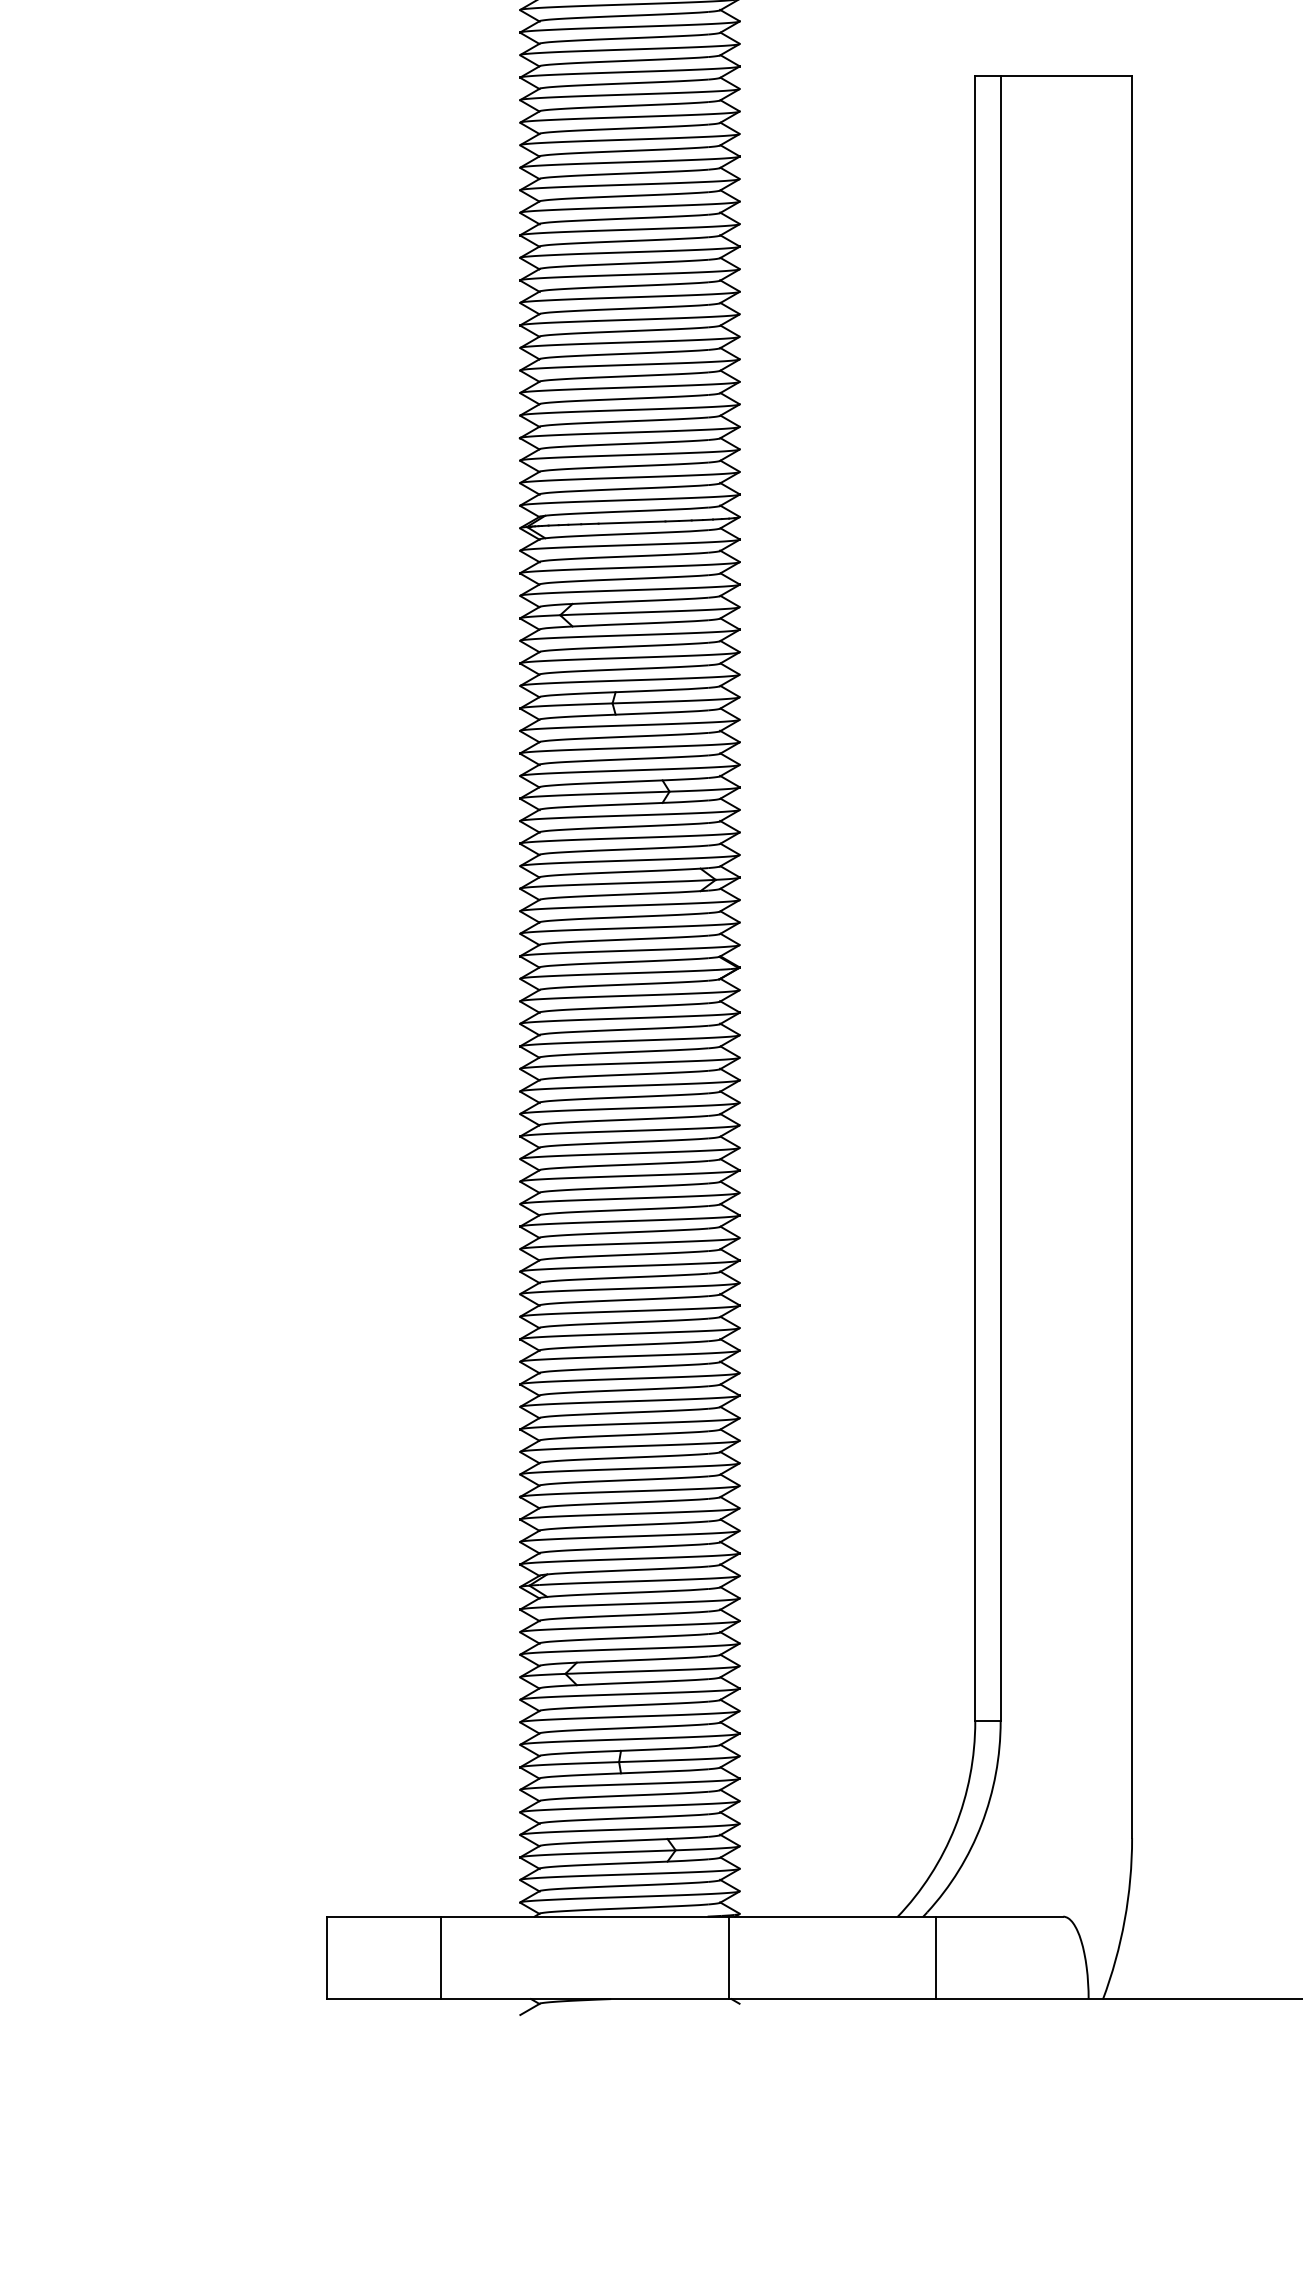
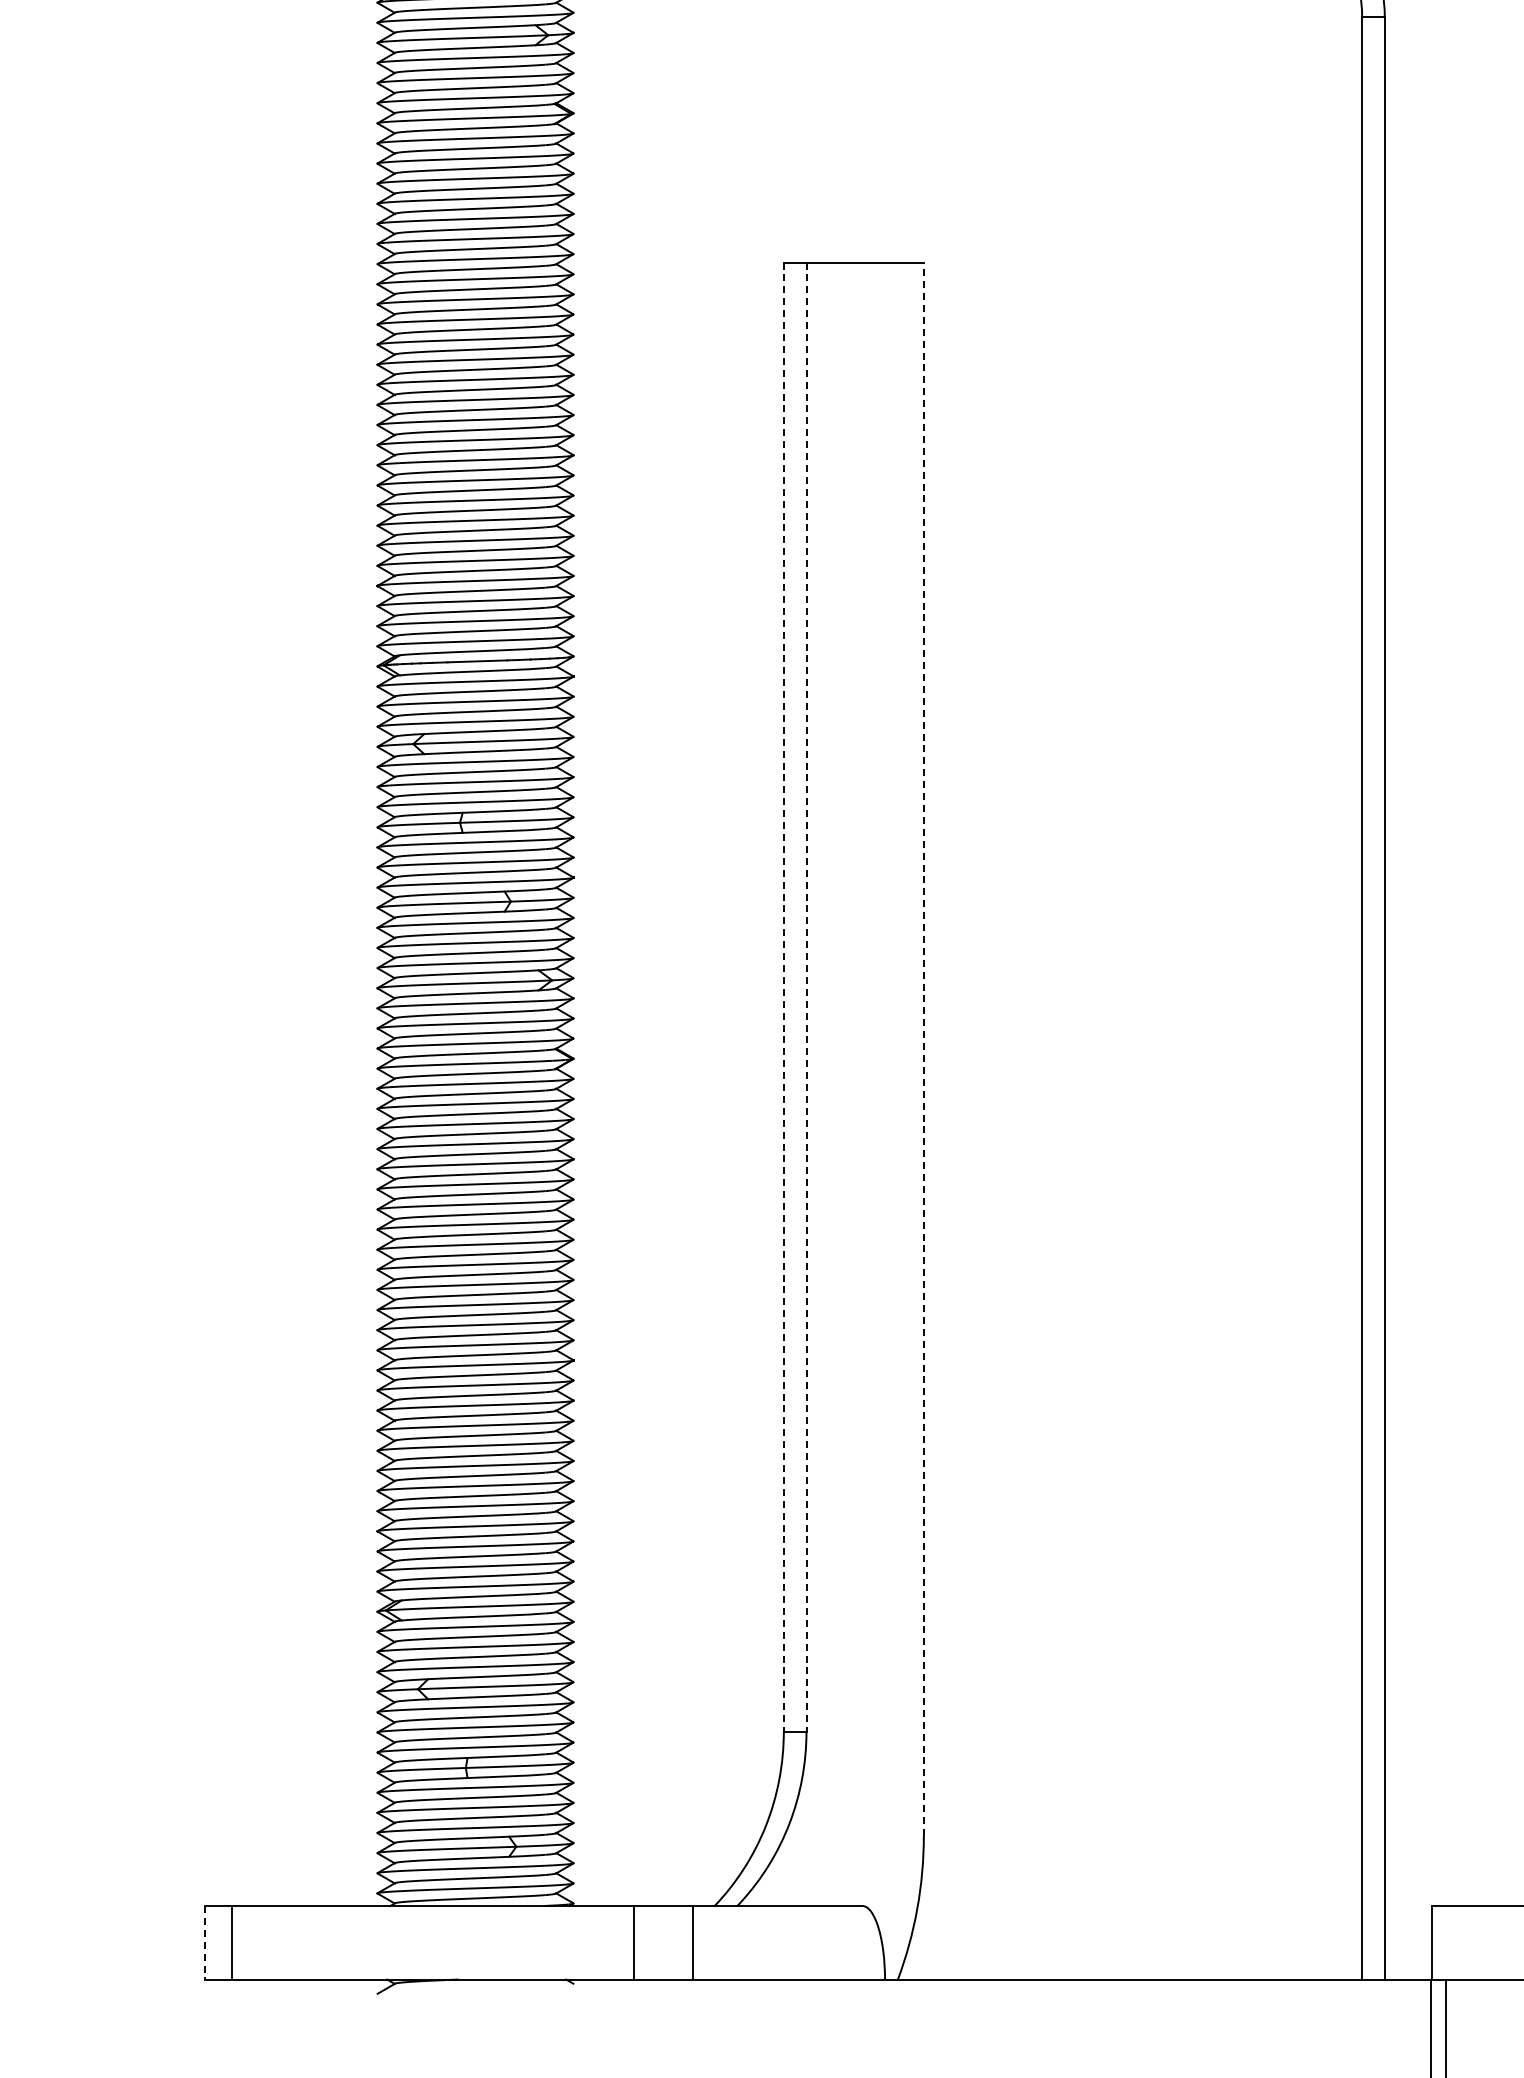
line: (974, 899) -> (783, 997), solid -> dashed
line: (1000, 899) -> (806, 997), solid -> dashed
line: (1131, 957) -> (923, 1049), solid -> dashed
line: (327, 1957) -> (205, 1942), solid -> dashed
line: (440, 1957) -> (231, 1942), moved
line: (728, 1957) -> (633, 1942), moved
line: (936, 1957) -> (693, 1942), moved

